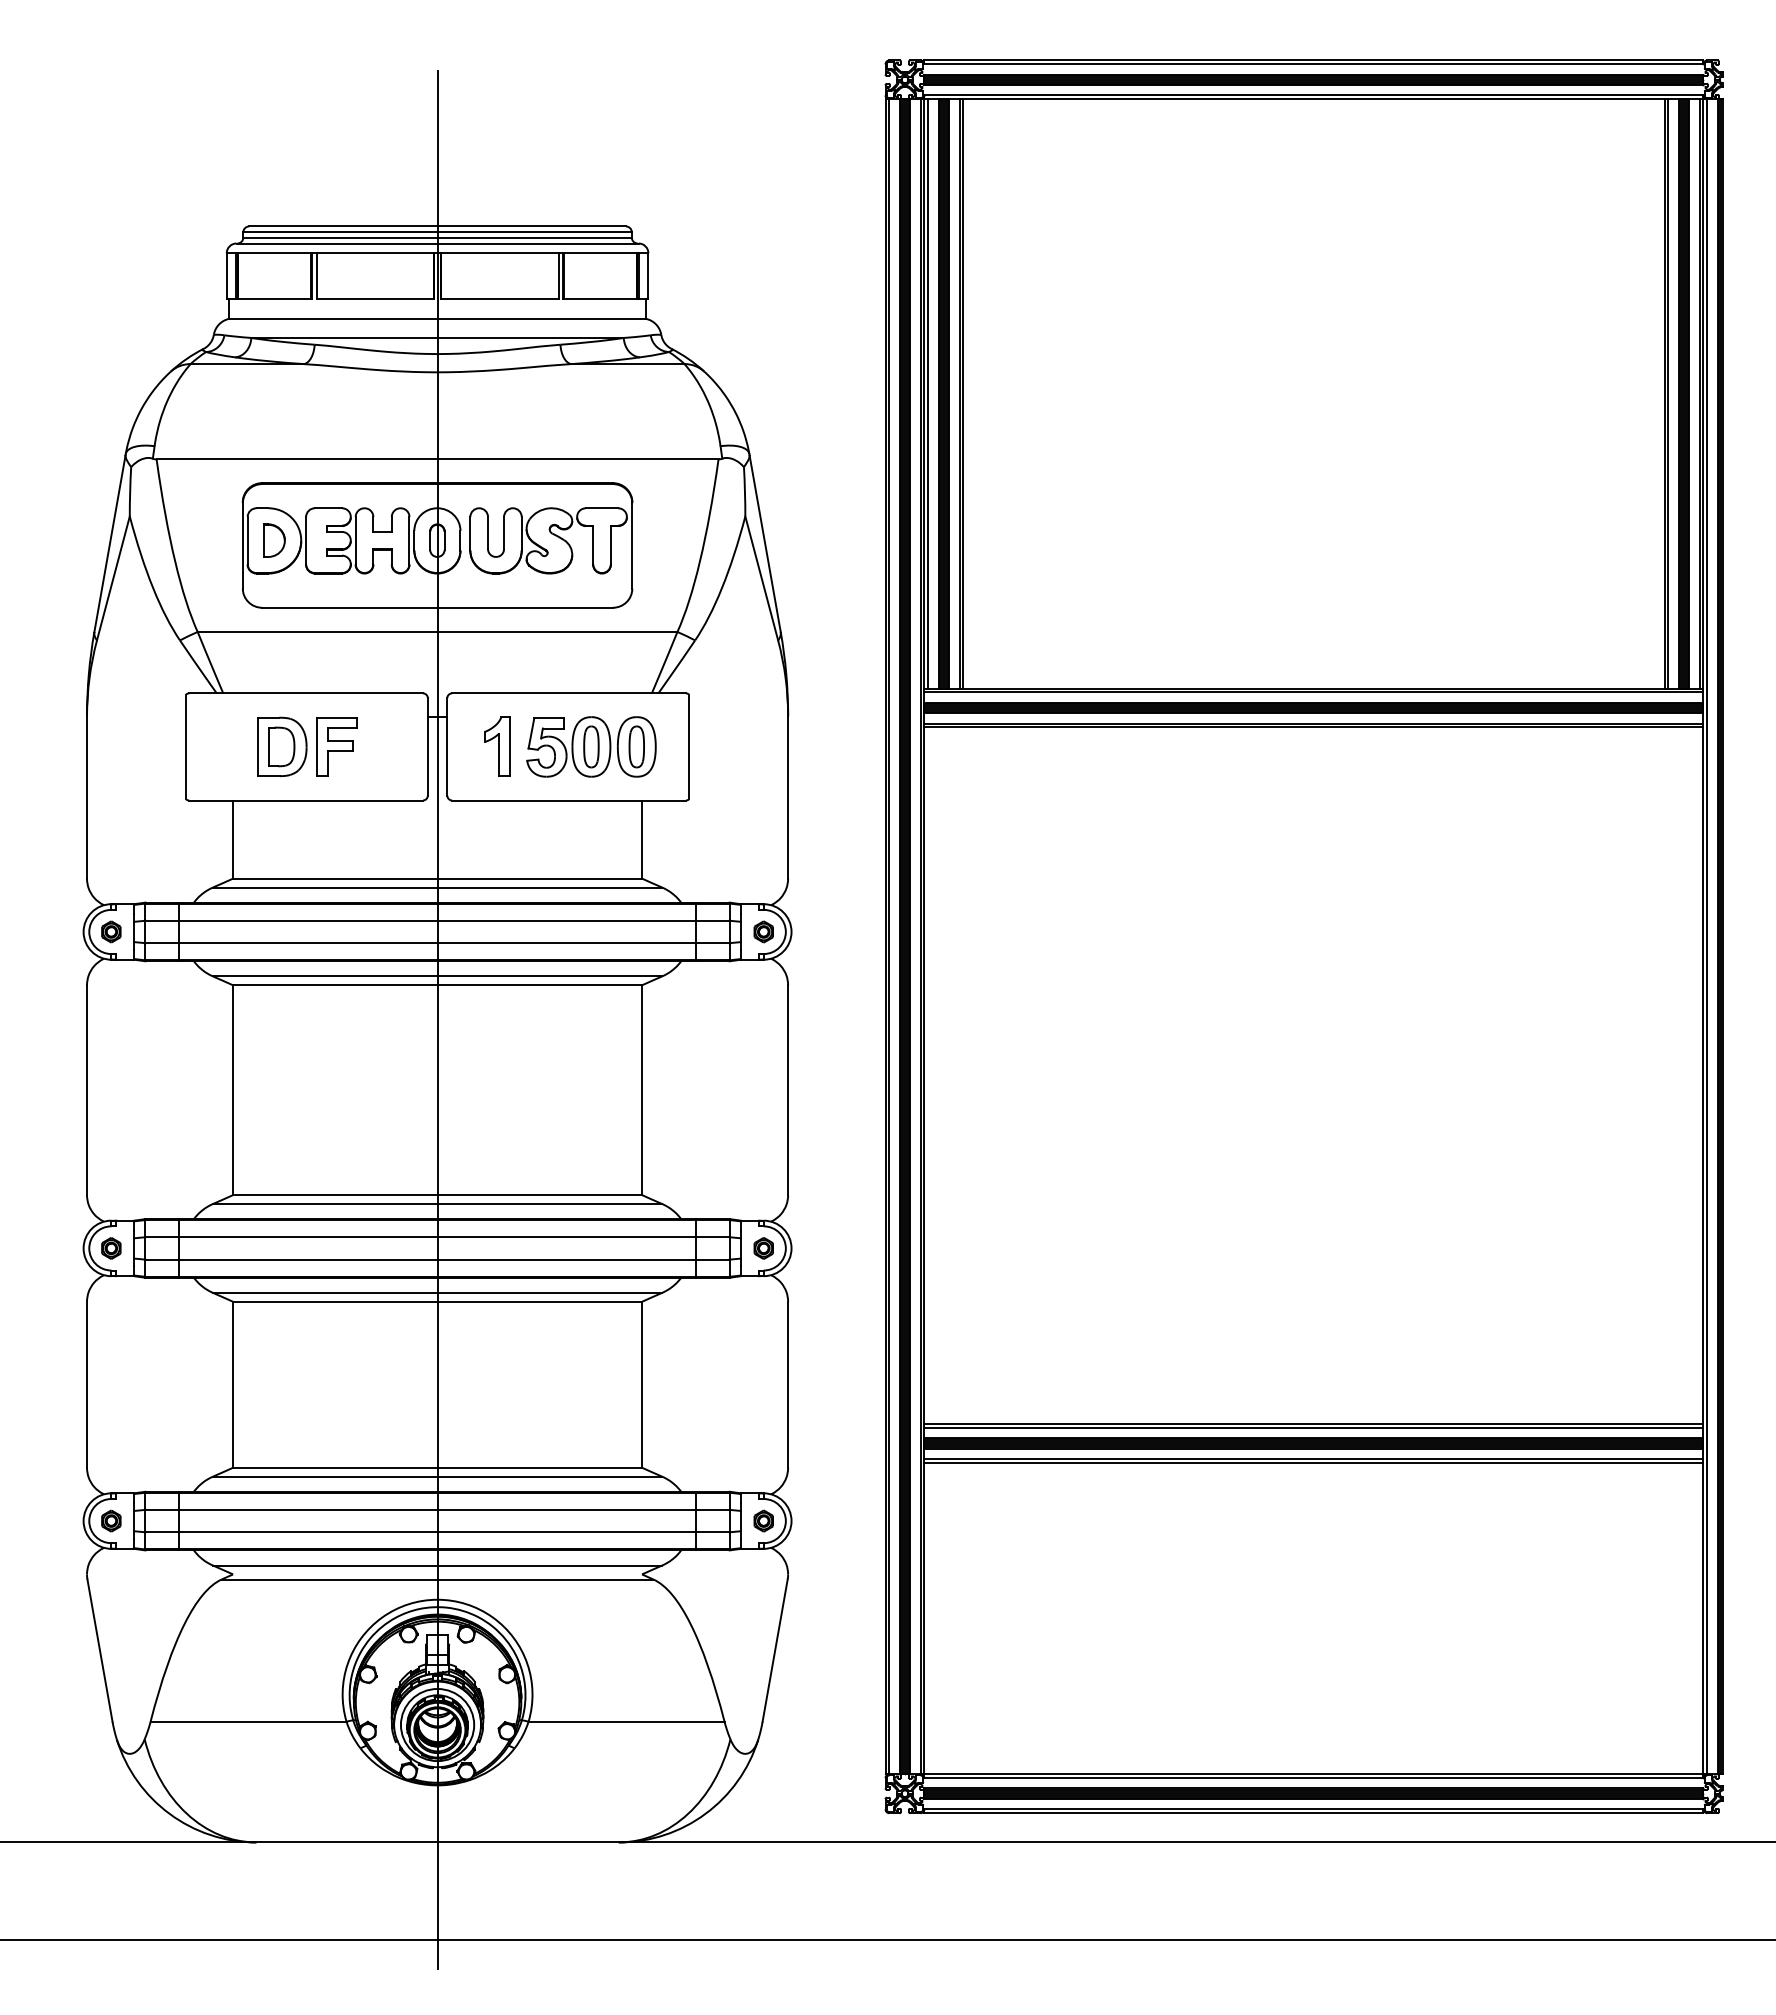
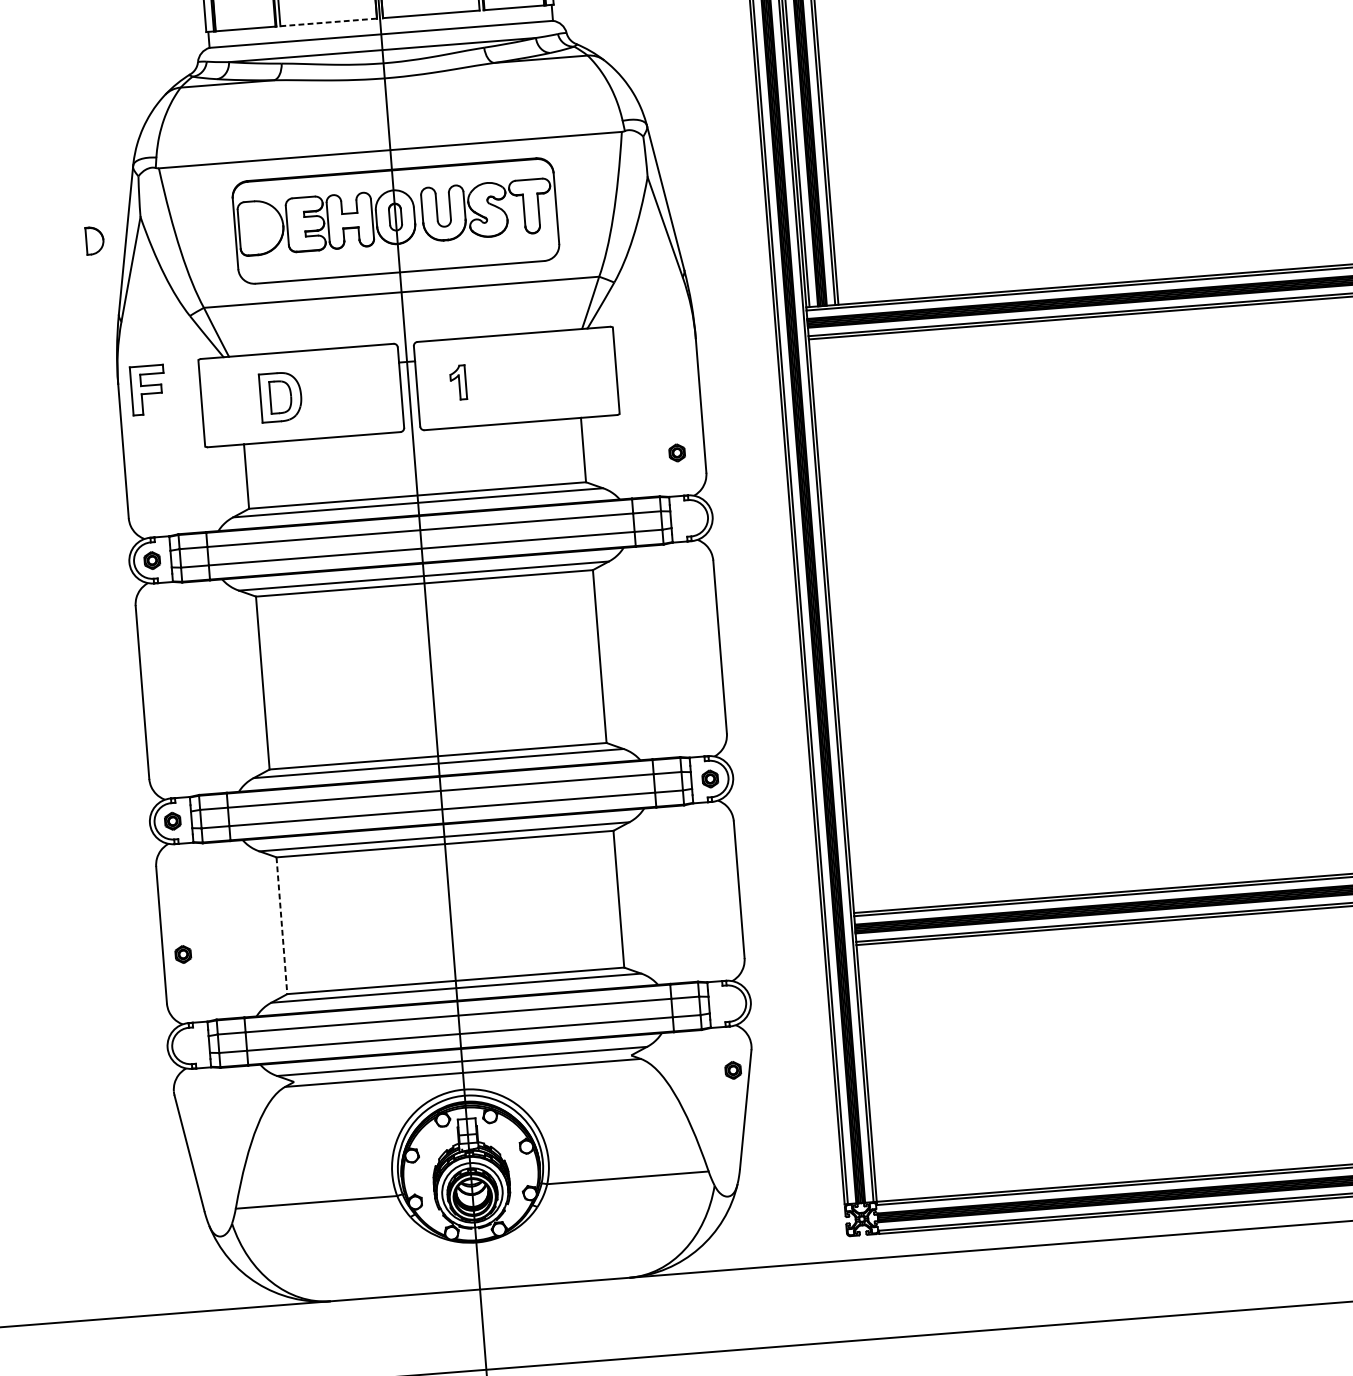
line: (375, 299) -> (328, 22), solid -> dashed
part: (274, 540) -> (94, 240), moved
part: (336, 746) -> (148, 389), moved
part: (497, 746) -> (458, 382), size x0.7
part: (591, 746) -> (535, 376), removed
part: (763, 931) -> (676, 452), moved
line: (233, 1384) -> (282, 925), solid -> dashed
part: (111, 1520) -> (183, 954), moved
part: (763, 1520) -> (732, 1069), moved

